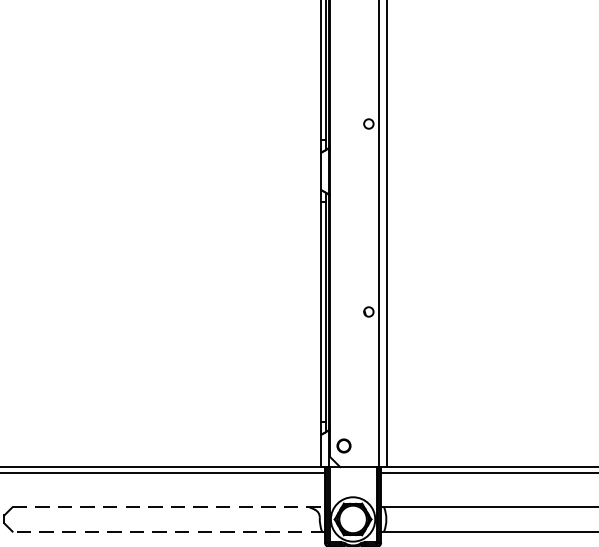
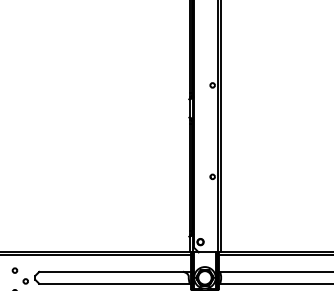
line: (169, 506) -> (115, 271), dashed -> solid
line: (167, 531) -> (114, 283), dashed -> solid

